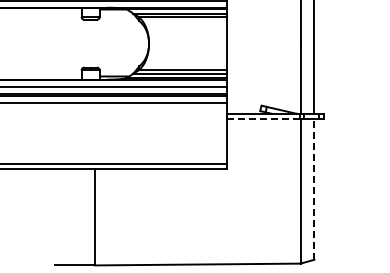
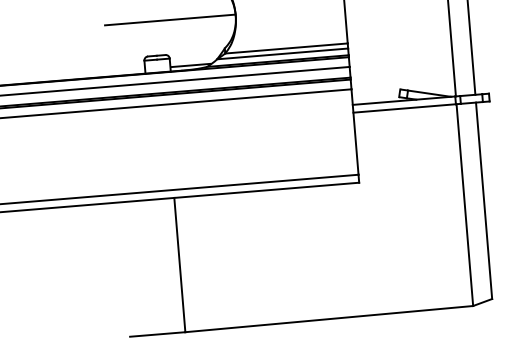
line: (101, 43) -> (169, 20), added
line: (263, 119) -> (404, 108), dashed -> solid
line: (314, 189) -> (484, 200), dashed -> solid

